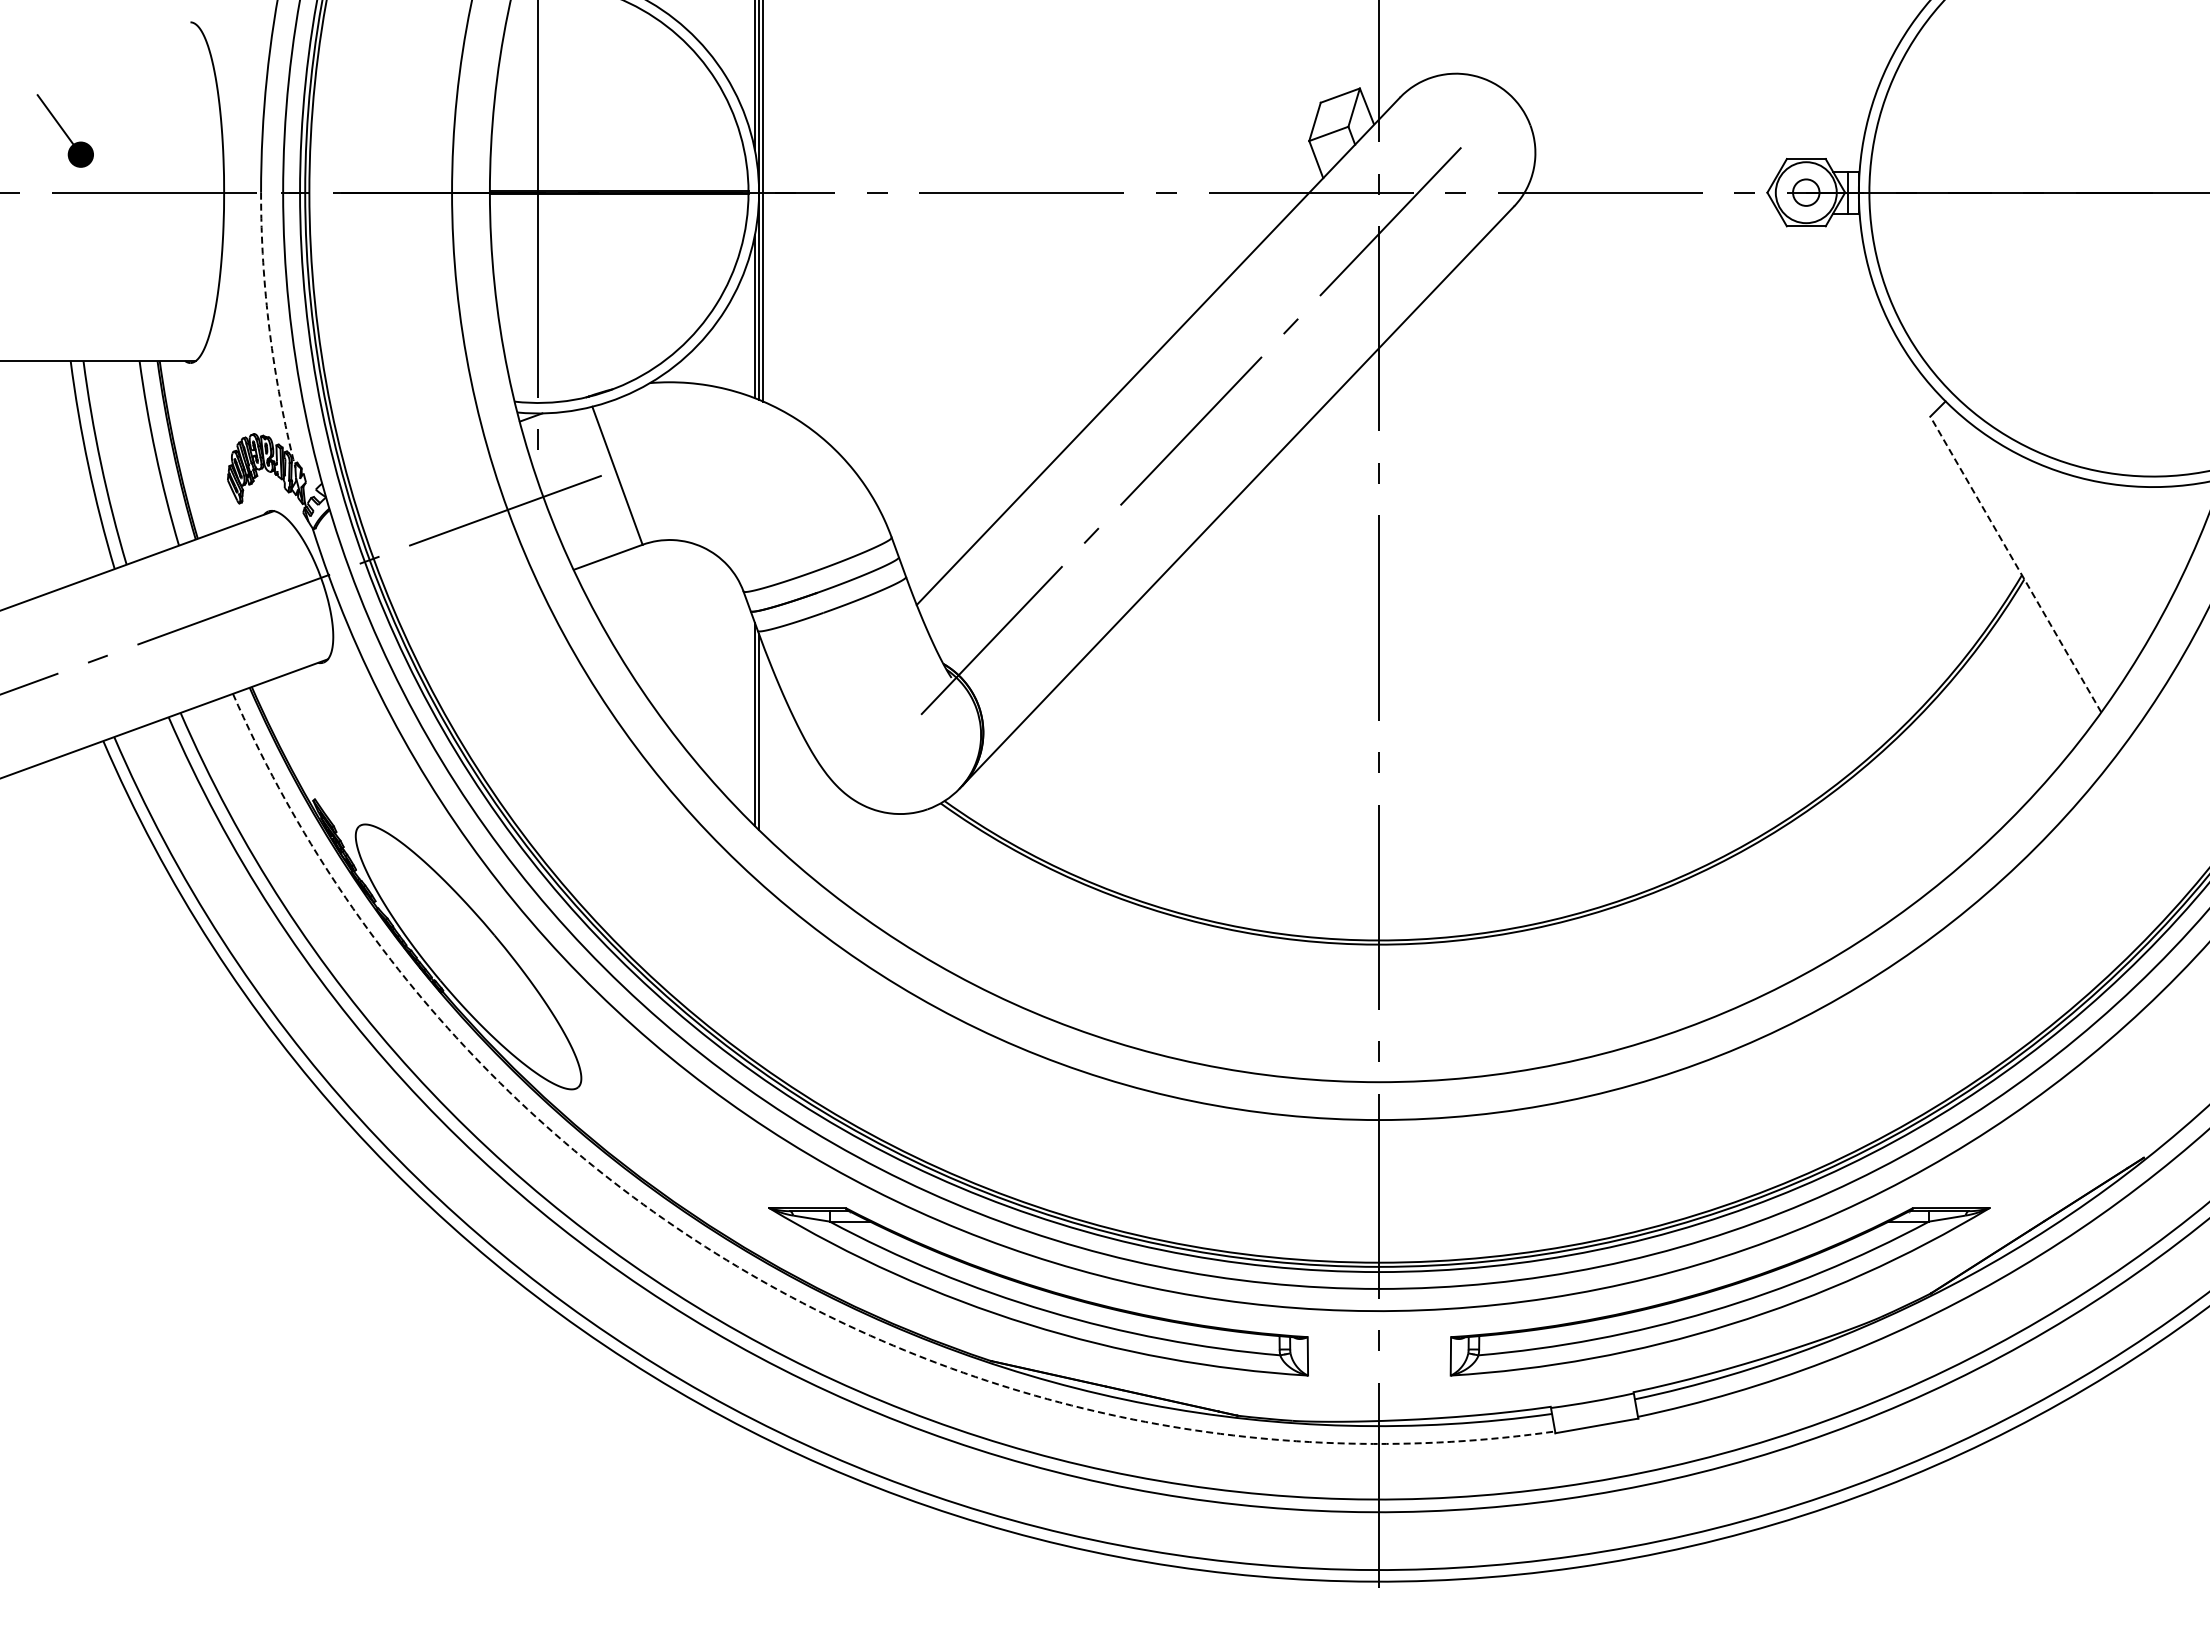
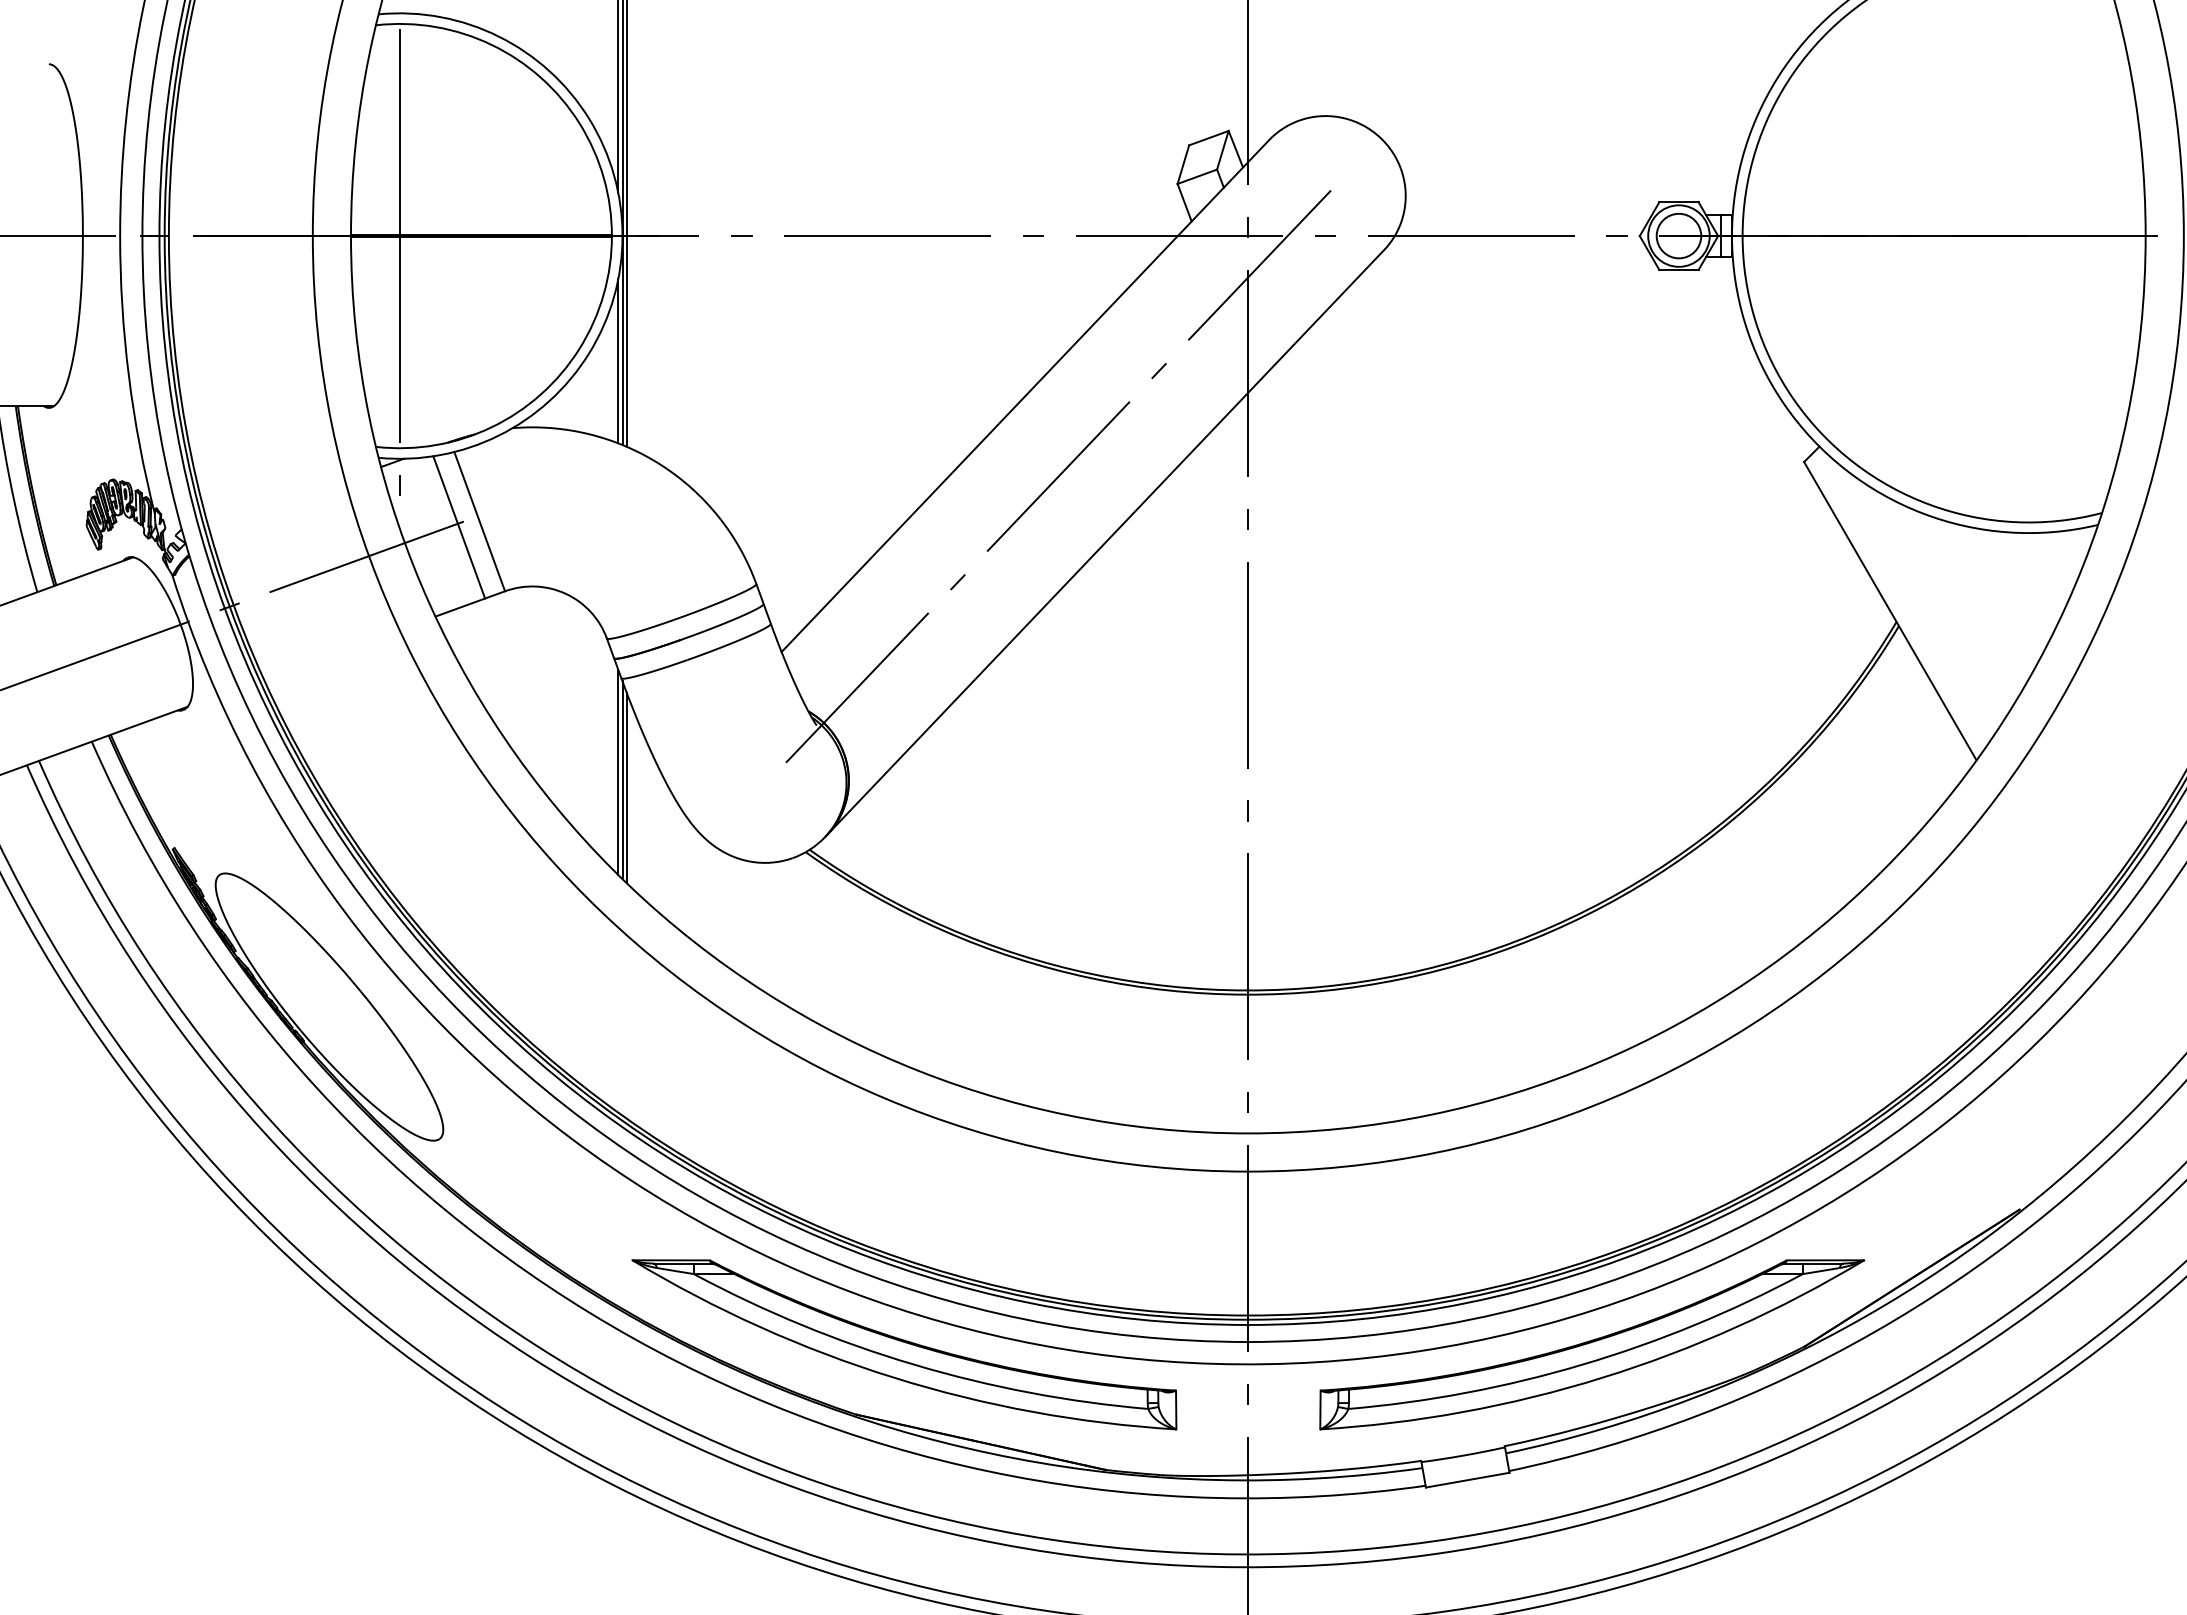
circle: (1806, 192) -> (1679, 235), size x1.67
arc: (269, 331) -> (128, 376), dashed -> solid
line: (596, 480) -> (458, 526), added
line: (2015, 564) -> (1890, 611), dashed -> solid
line: (763, 739) -> (627, 787), added
arc: (769, 1285) -> (633, 1338), dashed -> solid

